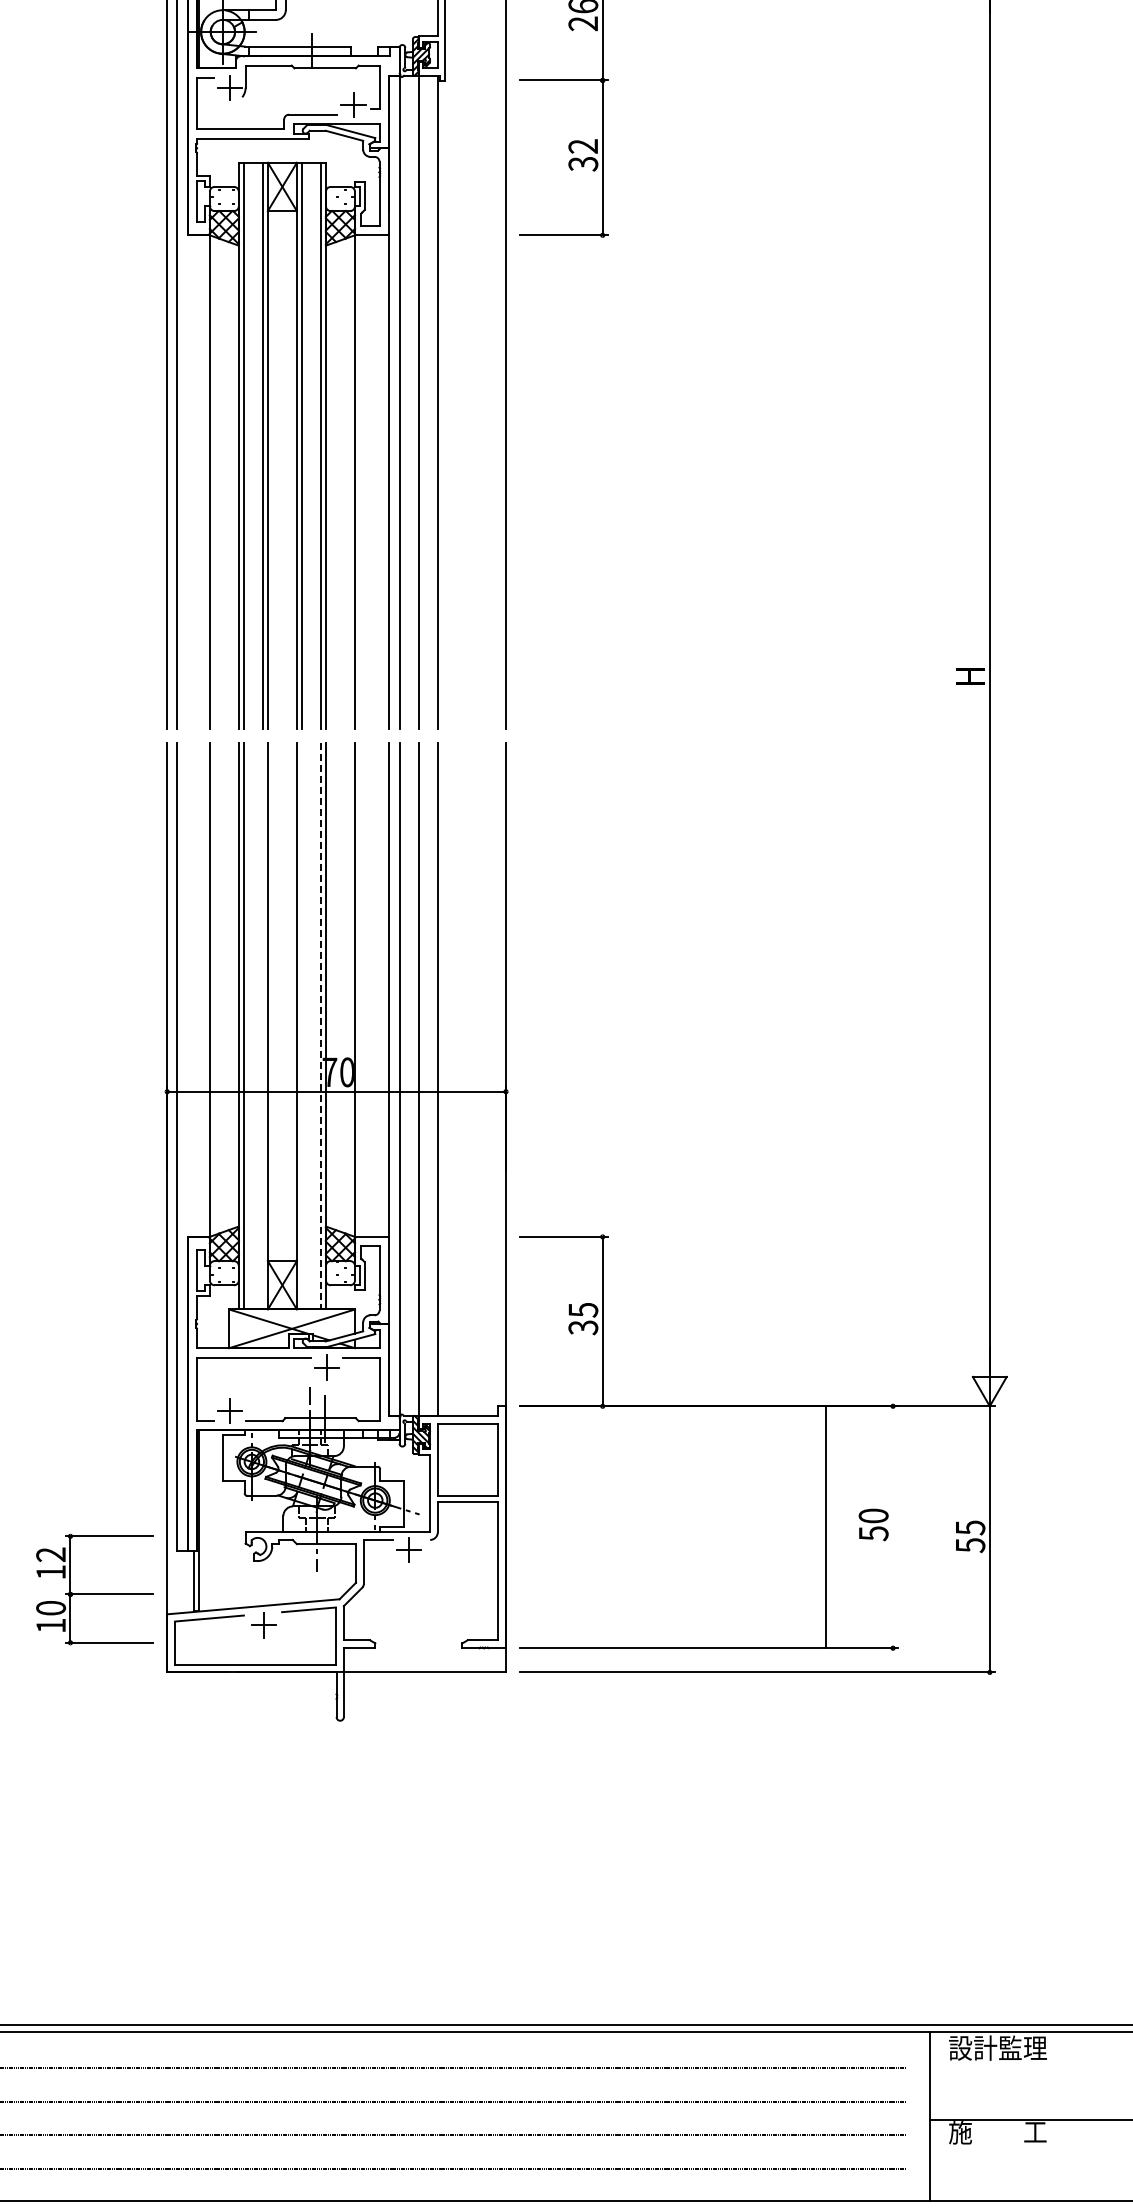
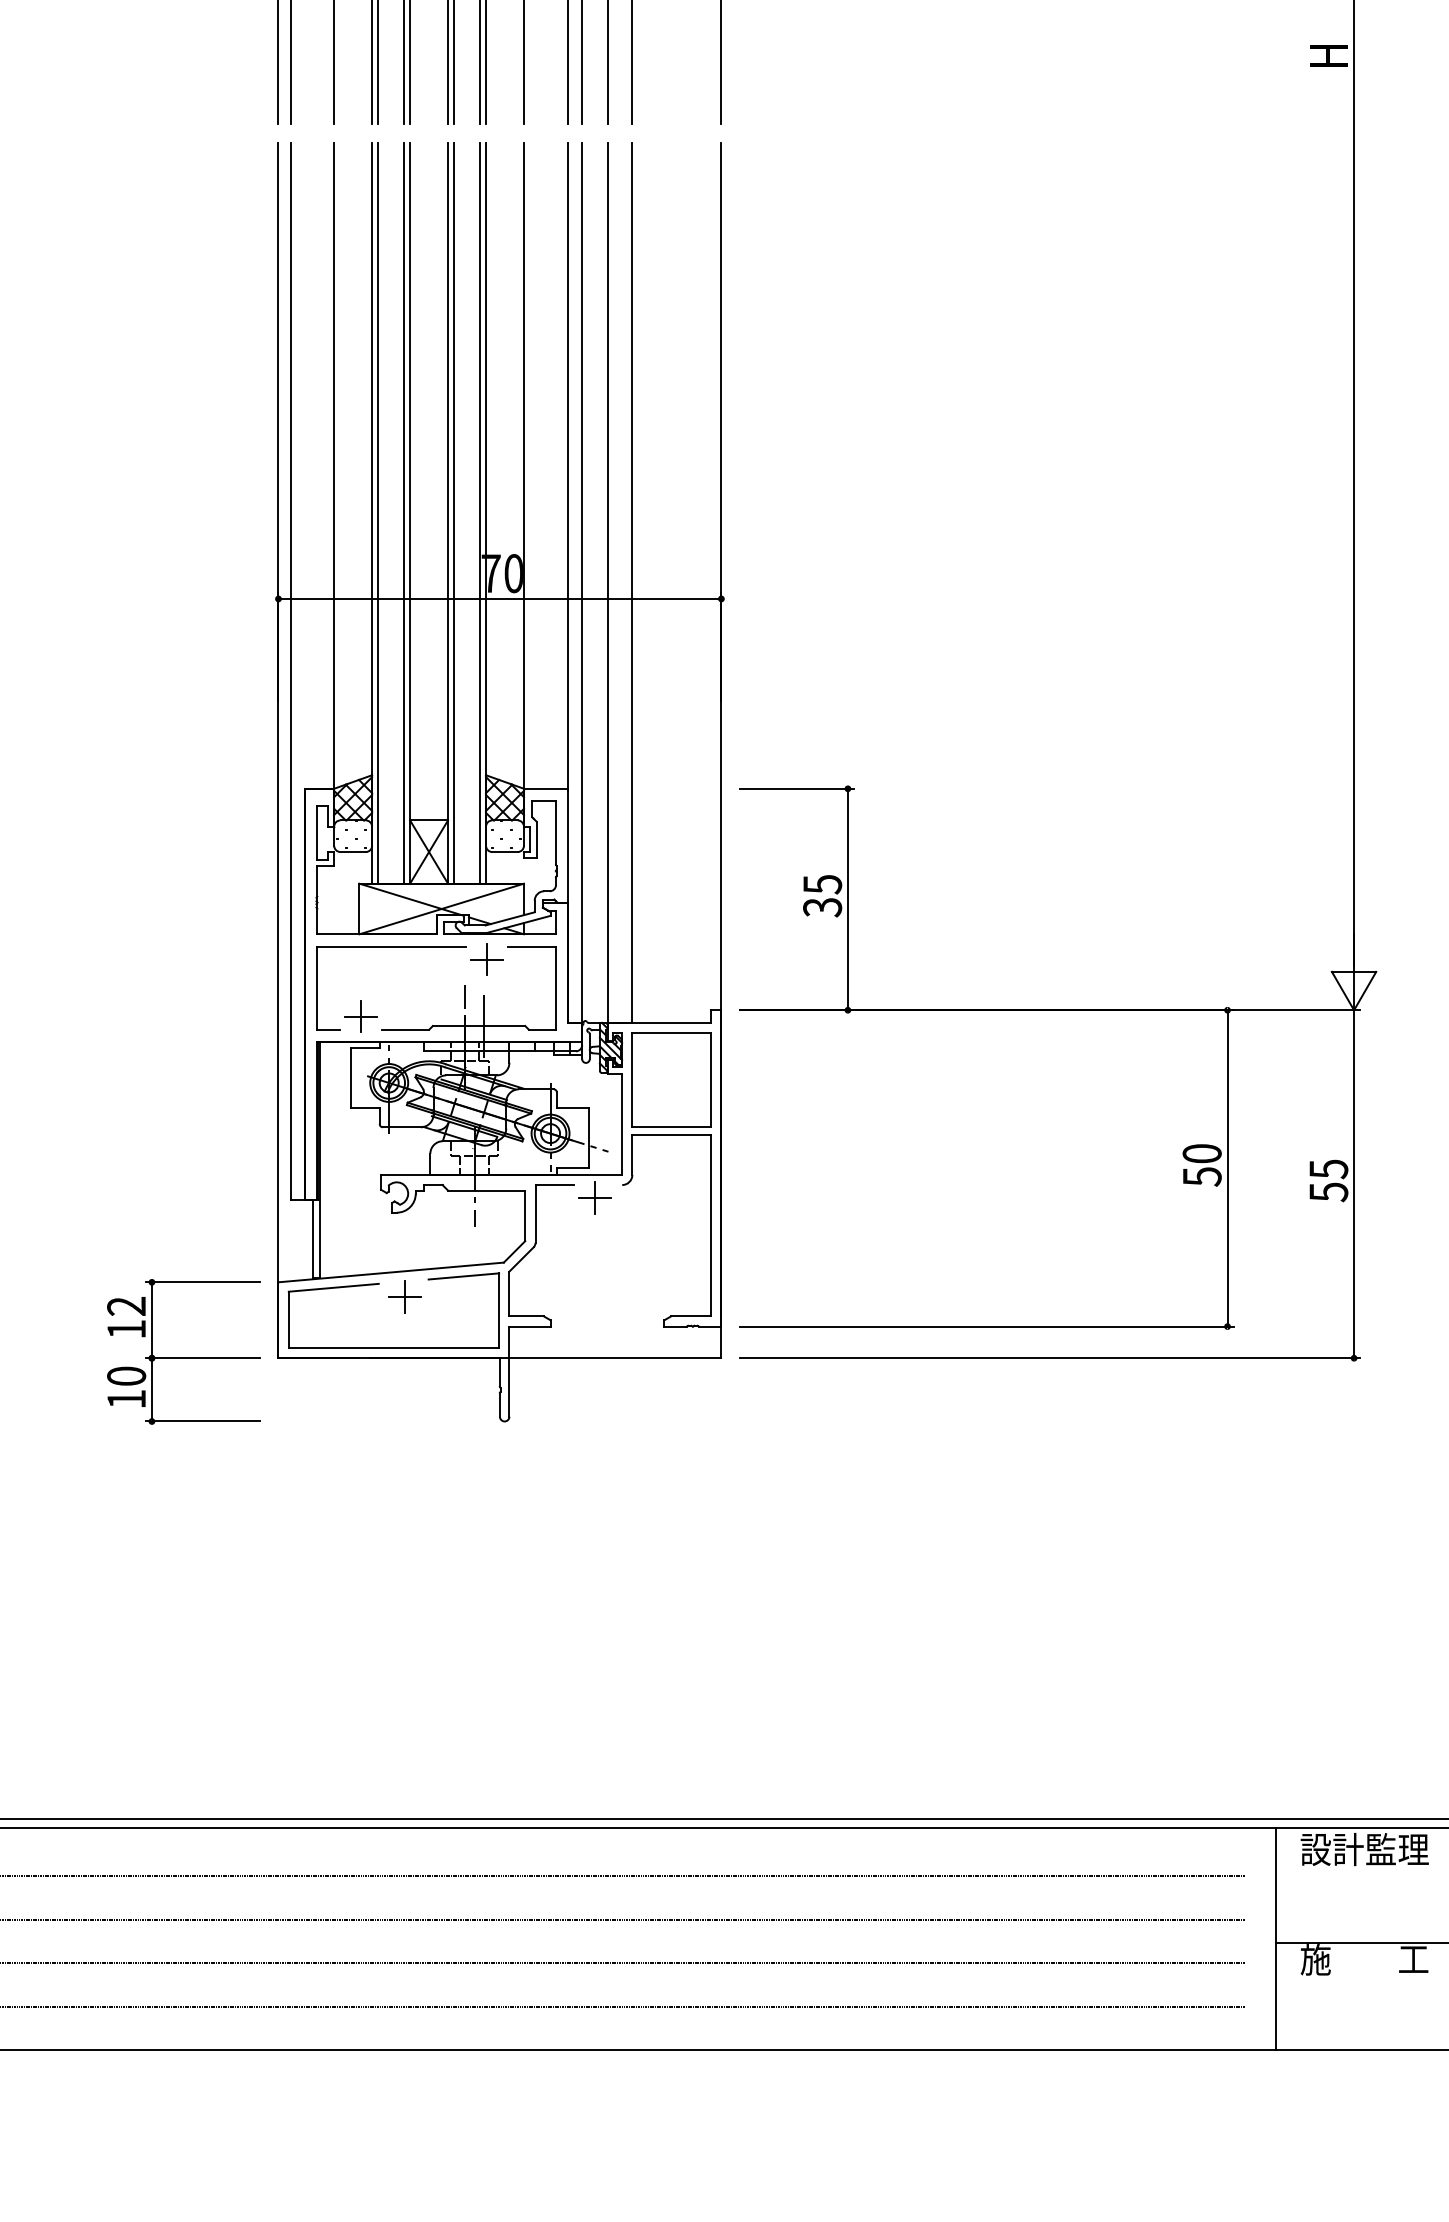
line: (263, 1026) -> (404, 513), added
line: (301, 1026) -> (454, 513), added
line: (321, 1026) -> (480, 513), dashed -> solid
line: (826, 1527) -> (1228, 1168), moved
part: (94, 1589) -> (183, 1351), moved

